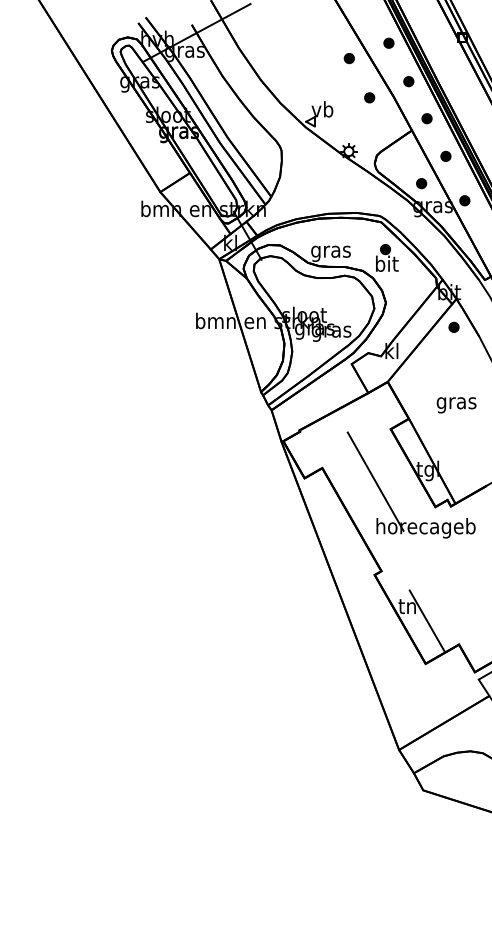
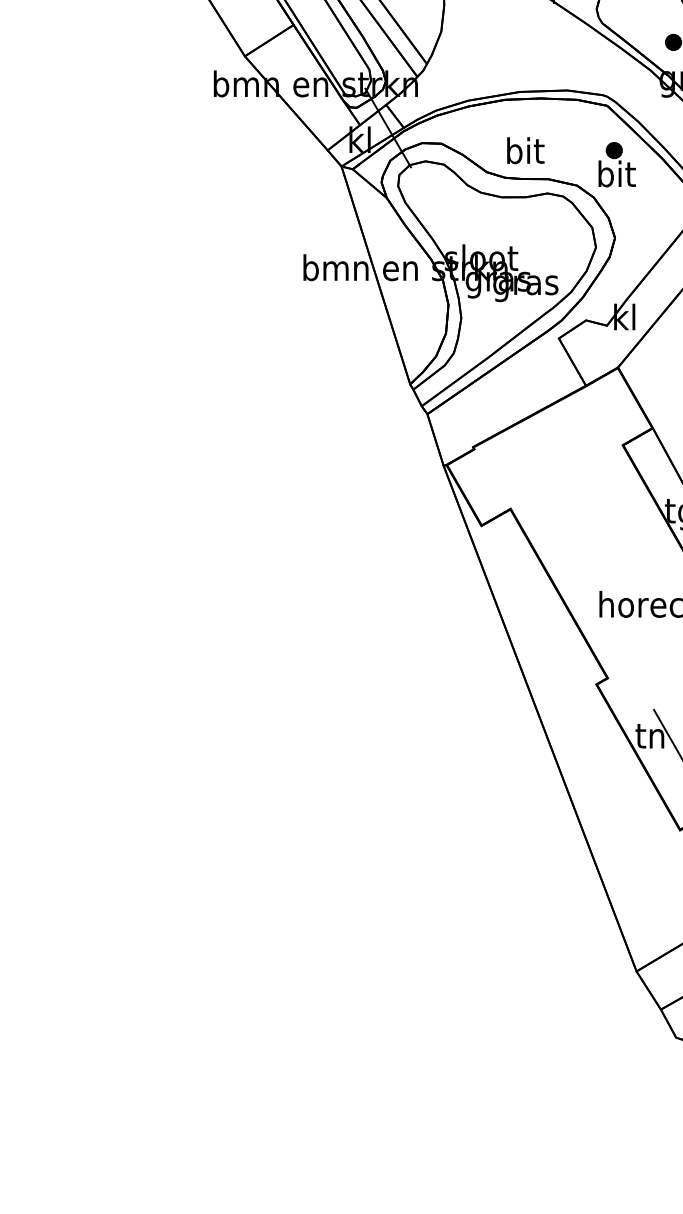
text: (330, 251) -> (524, 153), gras -> bit
line: (375, 481) -> (597, 531), removed

